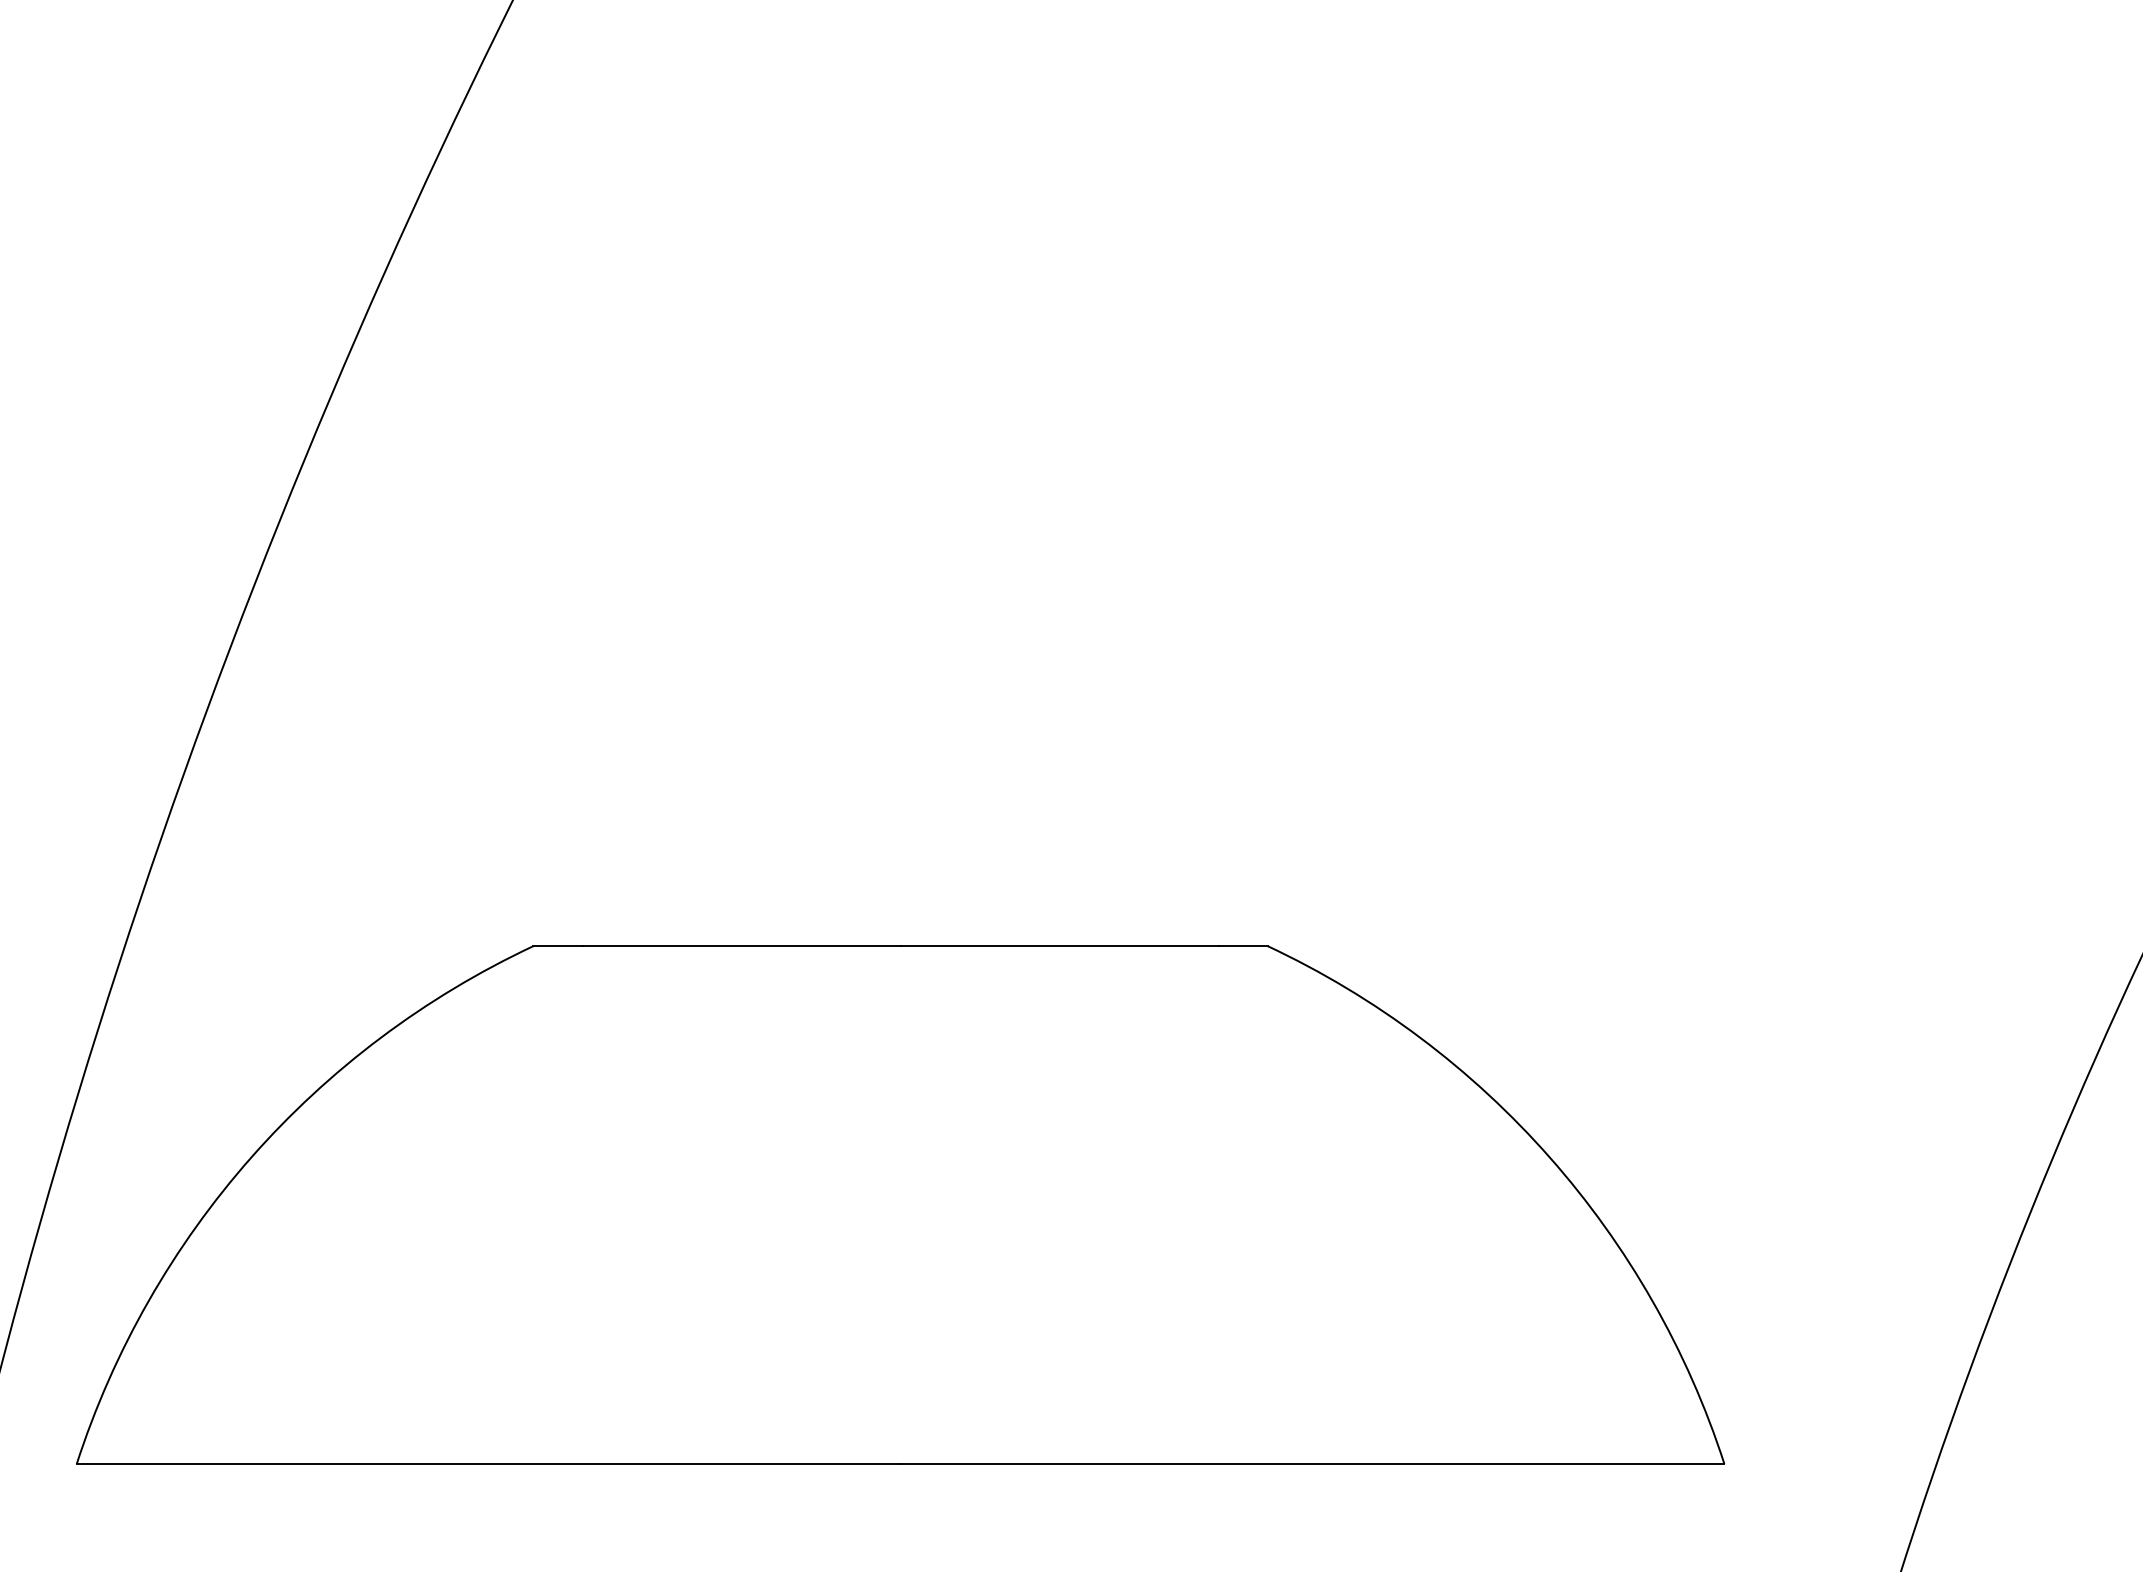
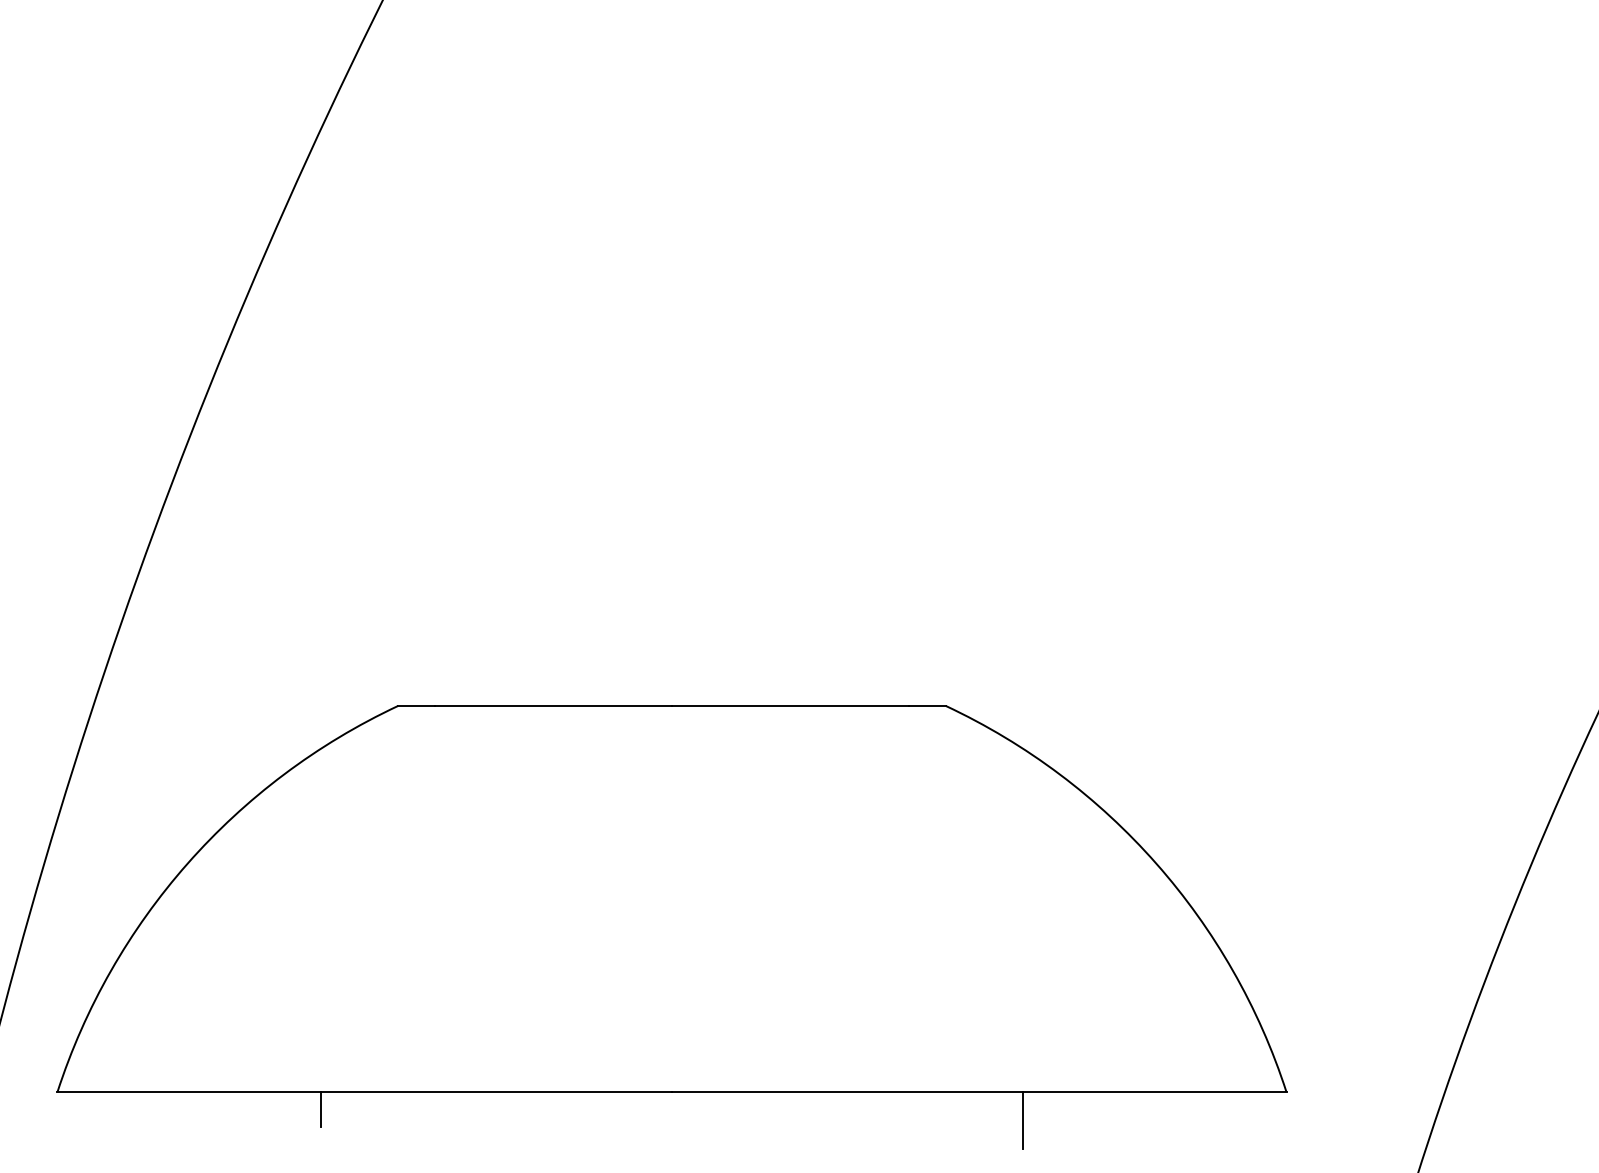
line: (429, 1487) -> (320, 1109), added
line: (1371, 1502) -> (1023, 1121), added

